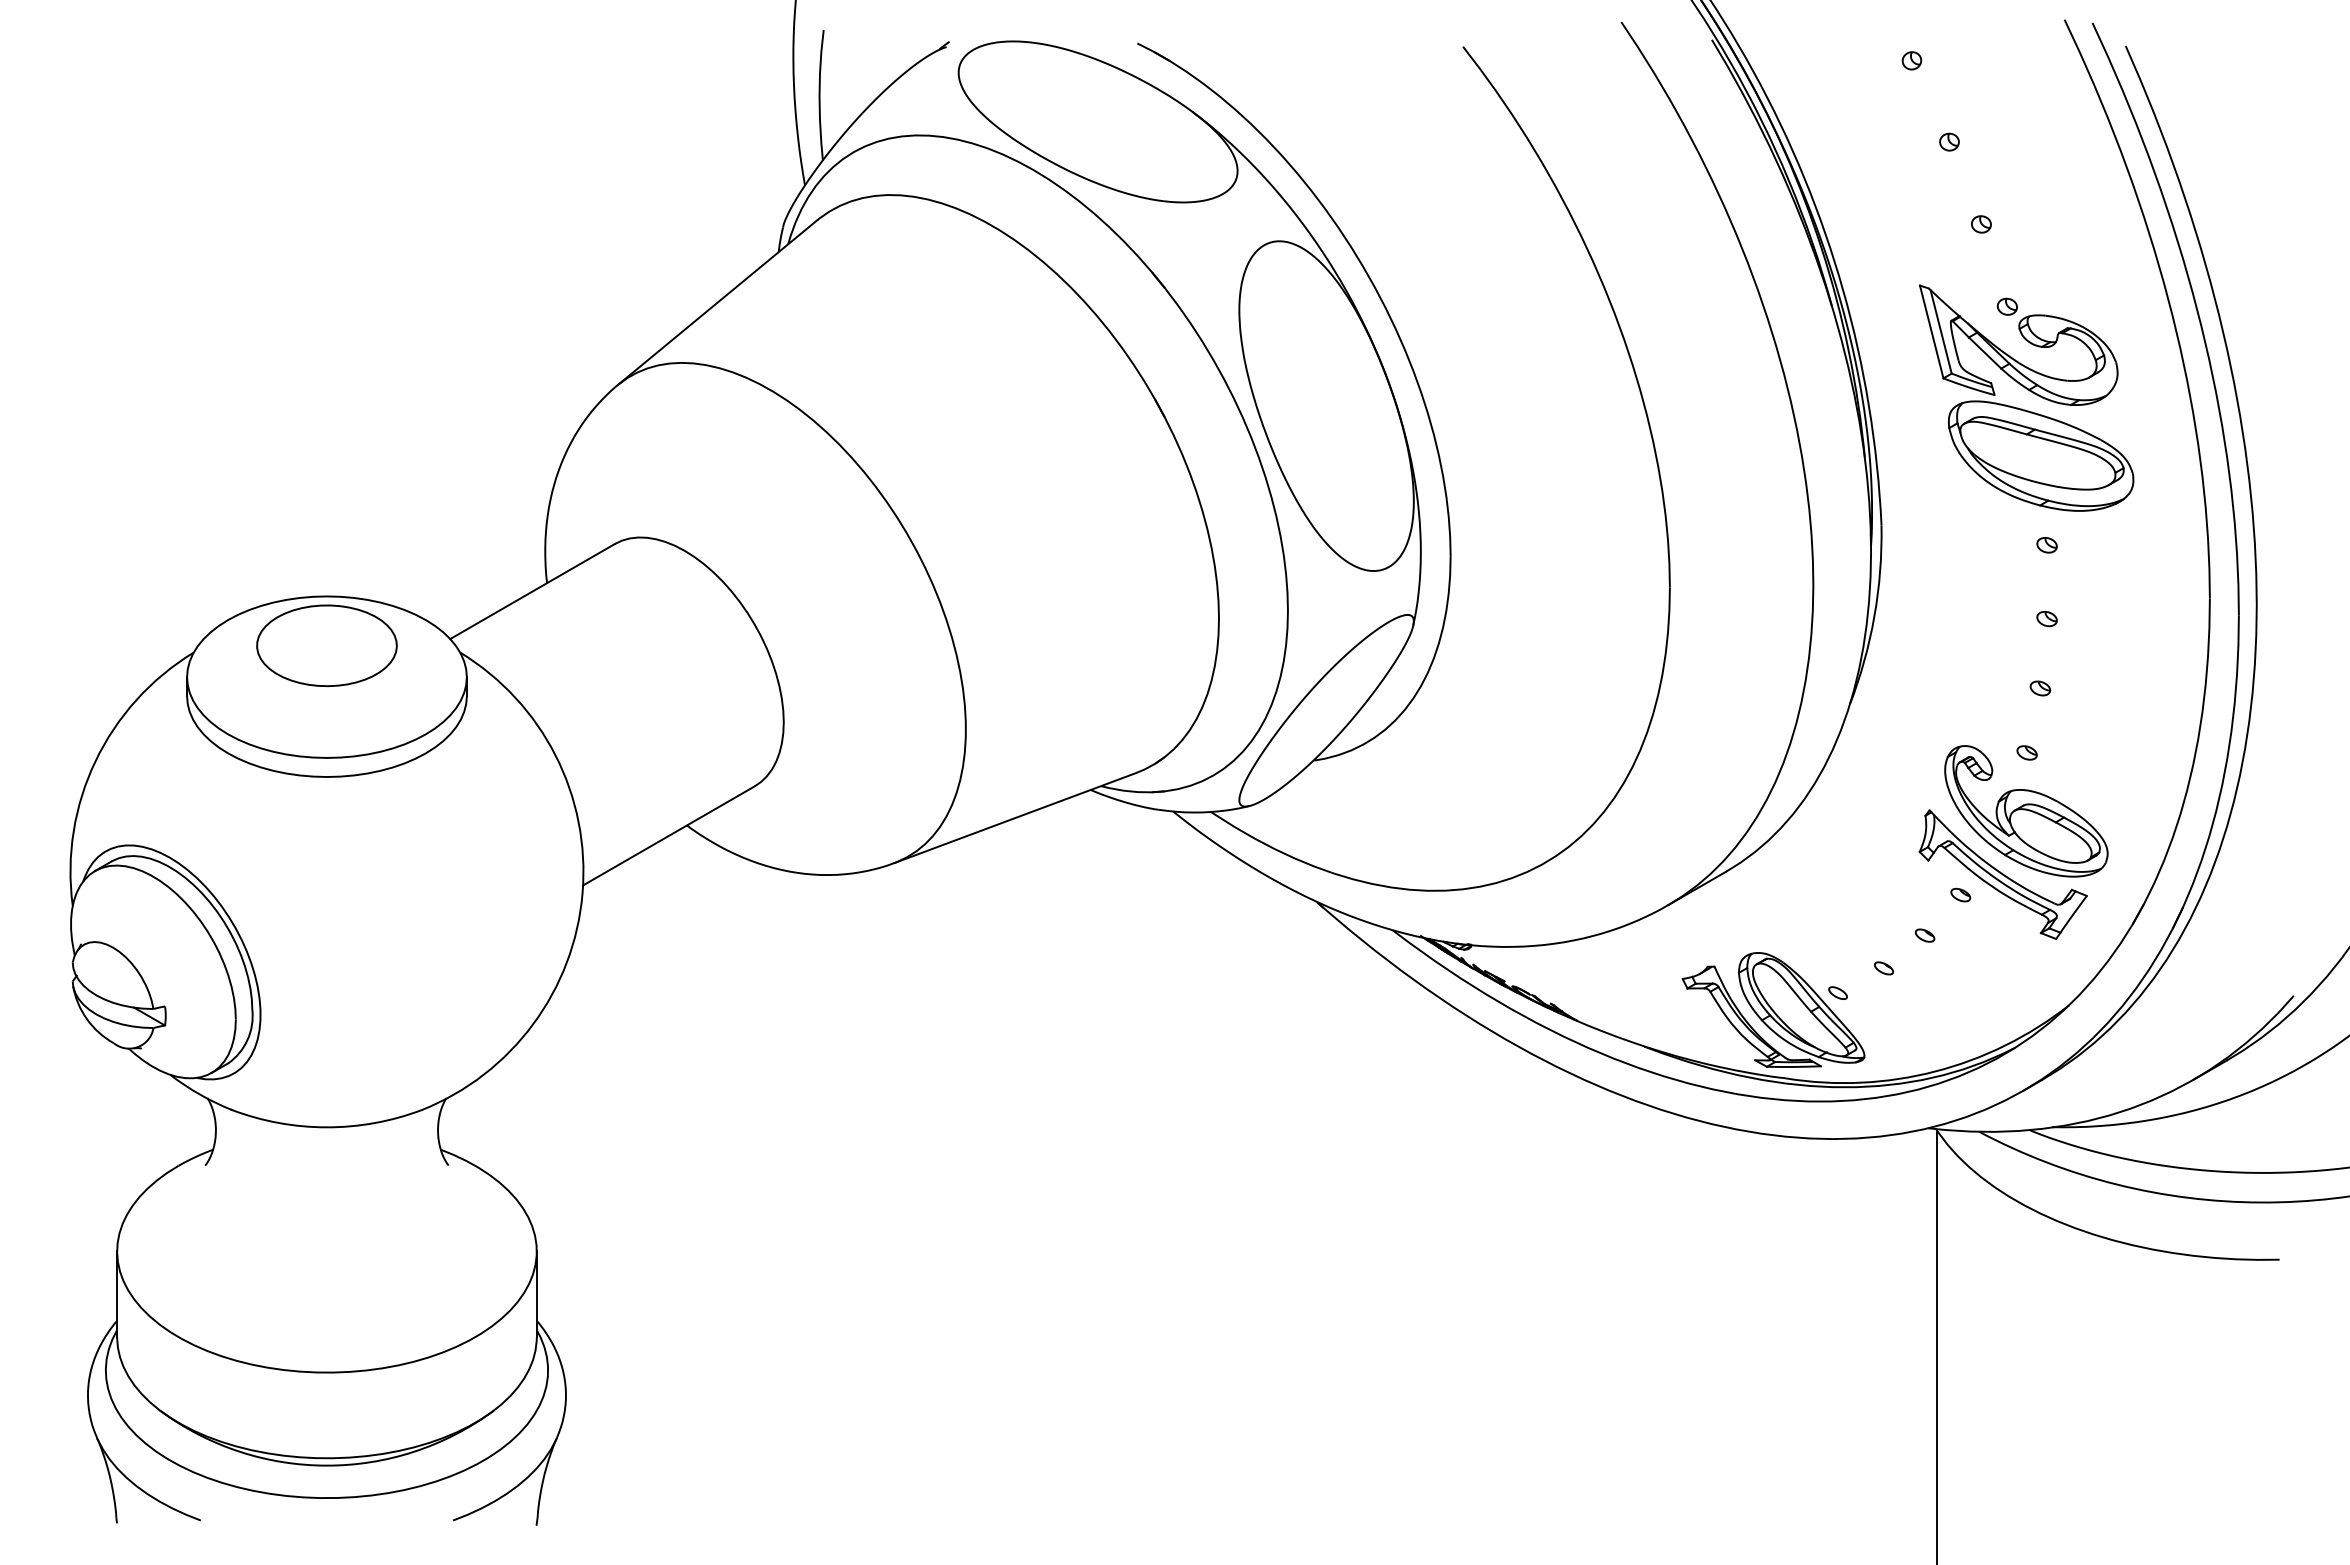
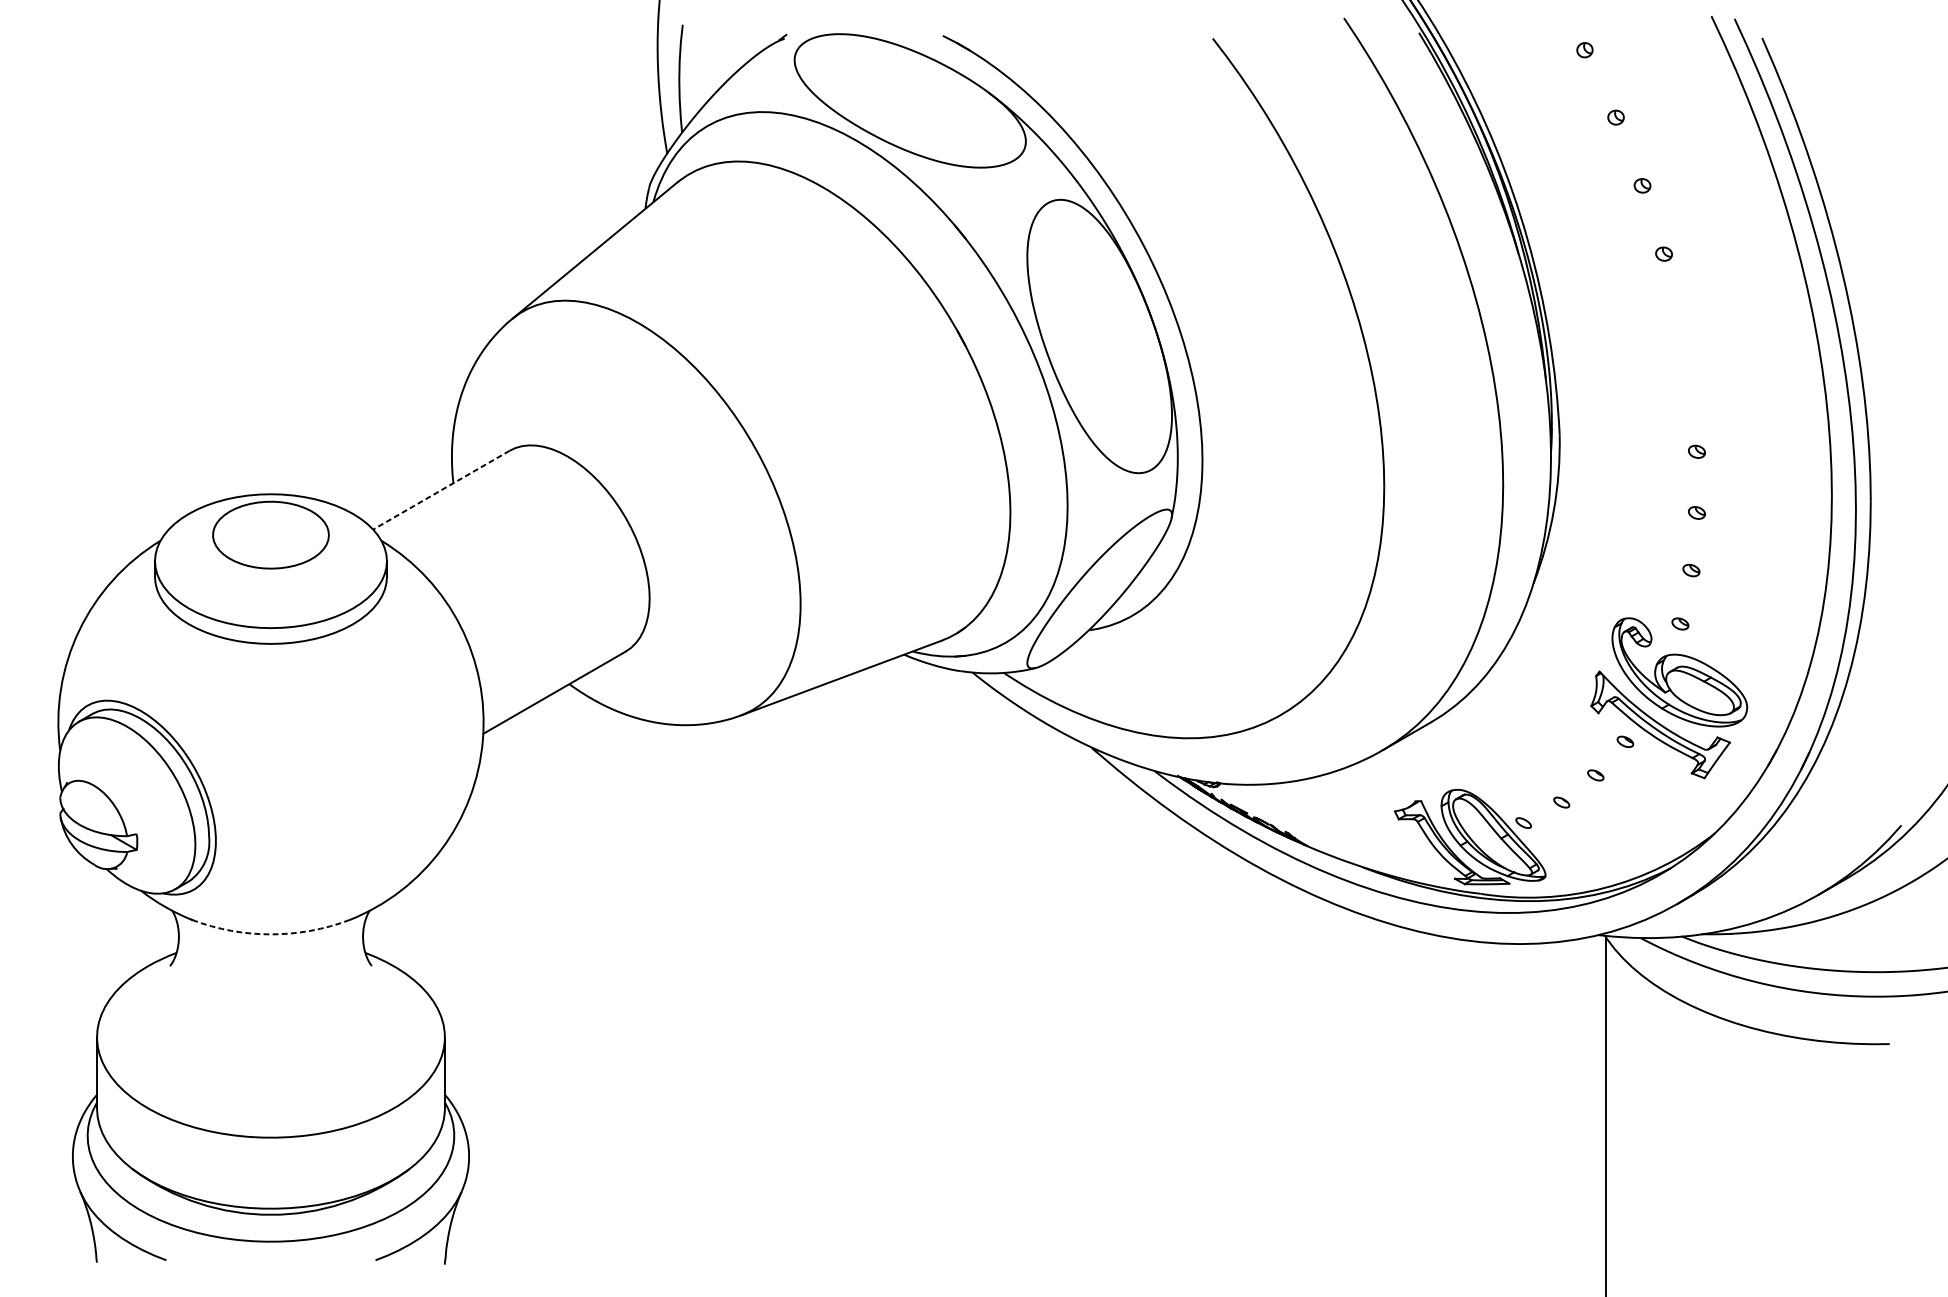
part: (2029, 391) -> (1682, 324), removed
line: (532, 591) -> (441, 490), solid -> dashed
arc: (326, 1127) -> (270, 934), solid -> dashed

